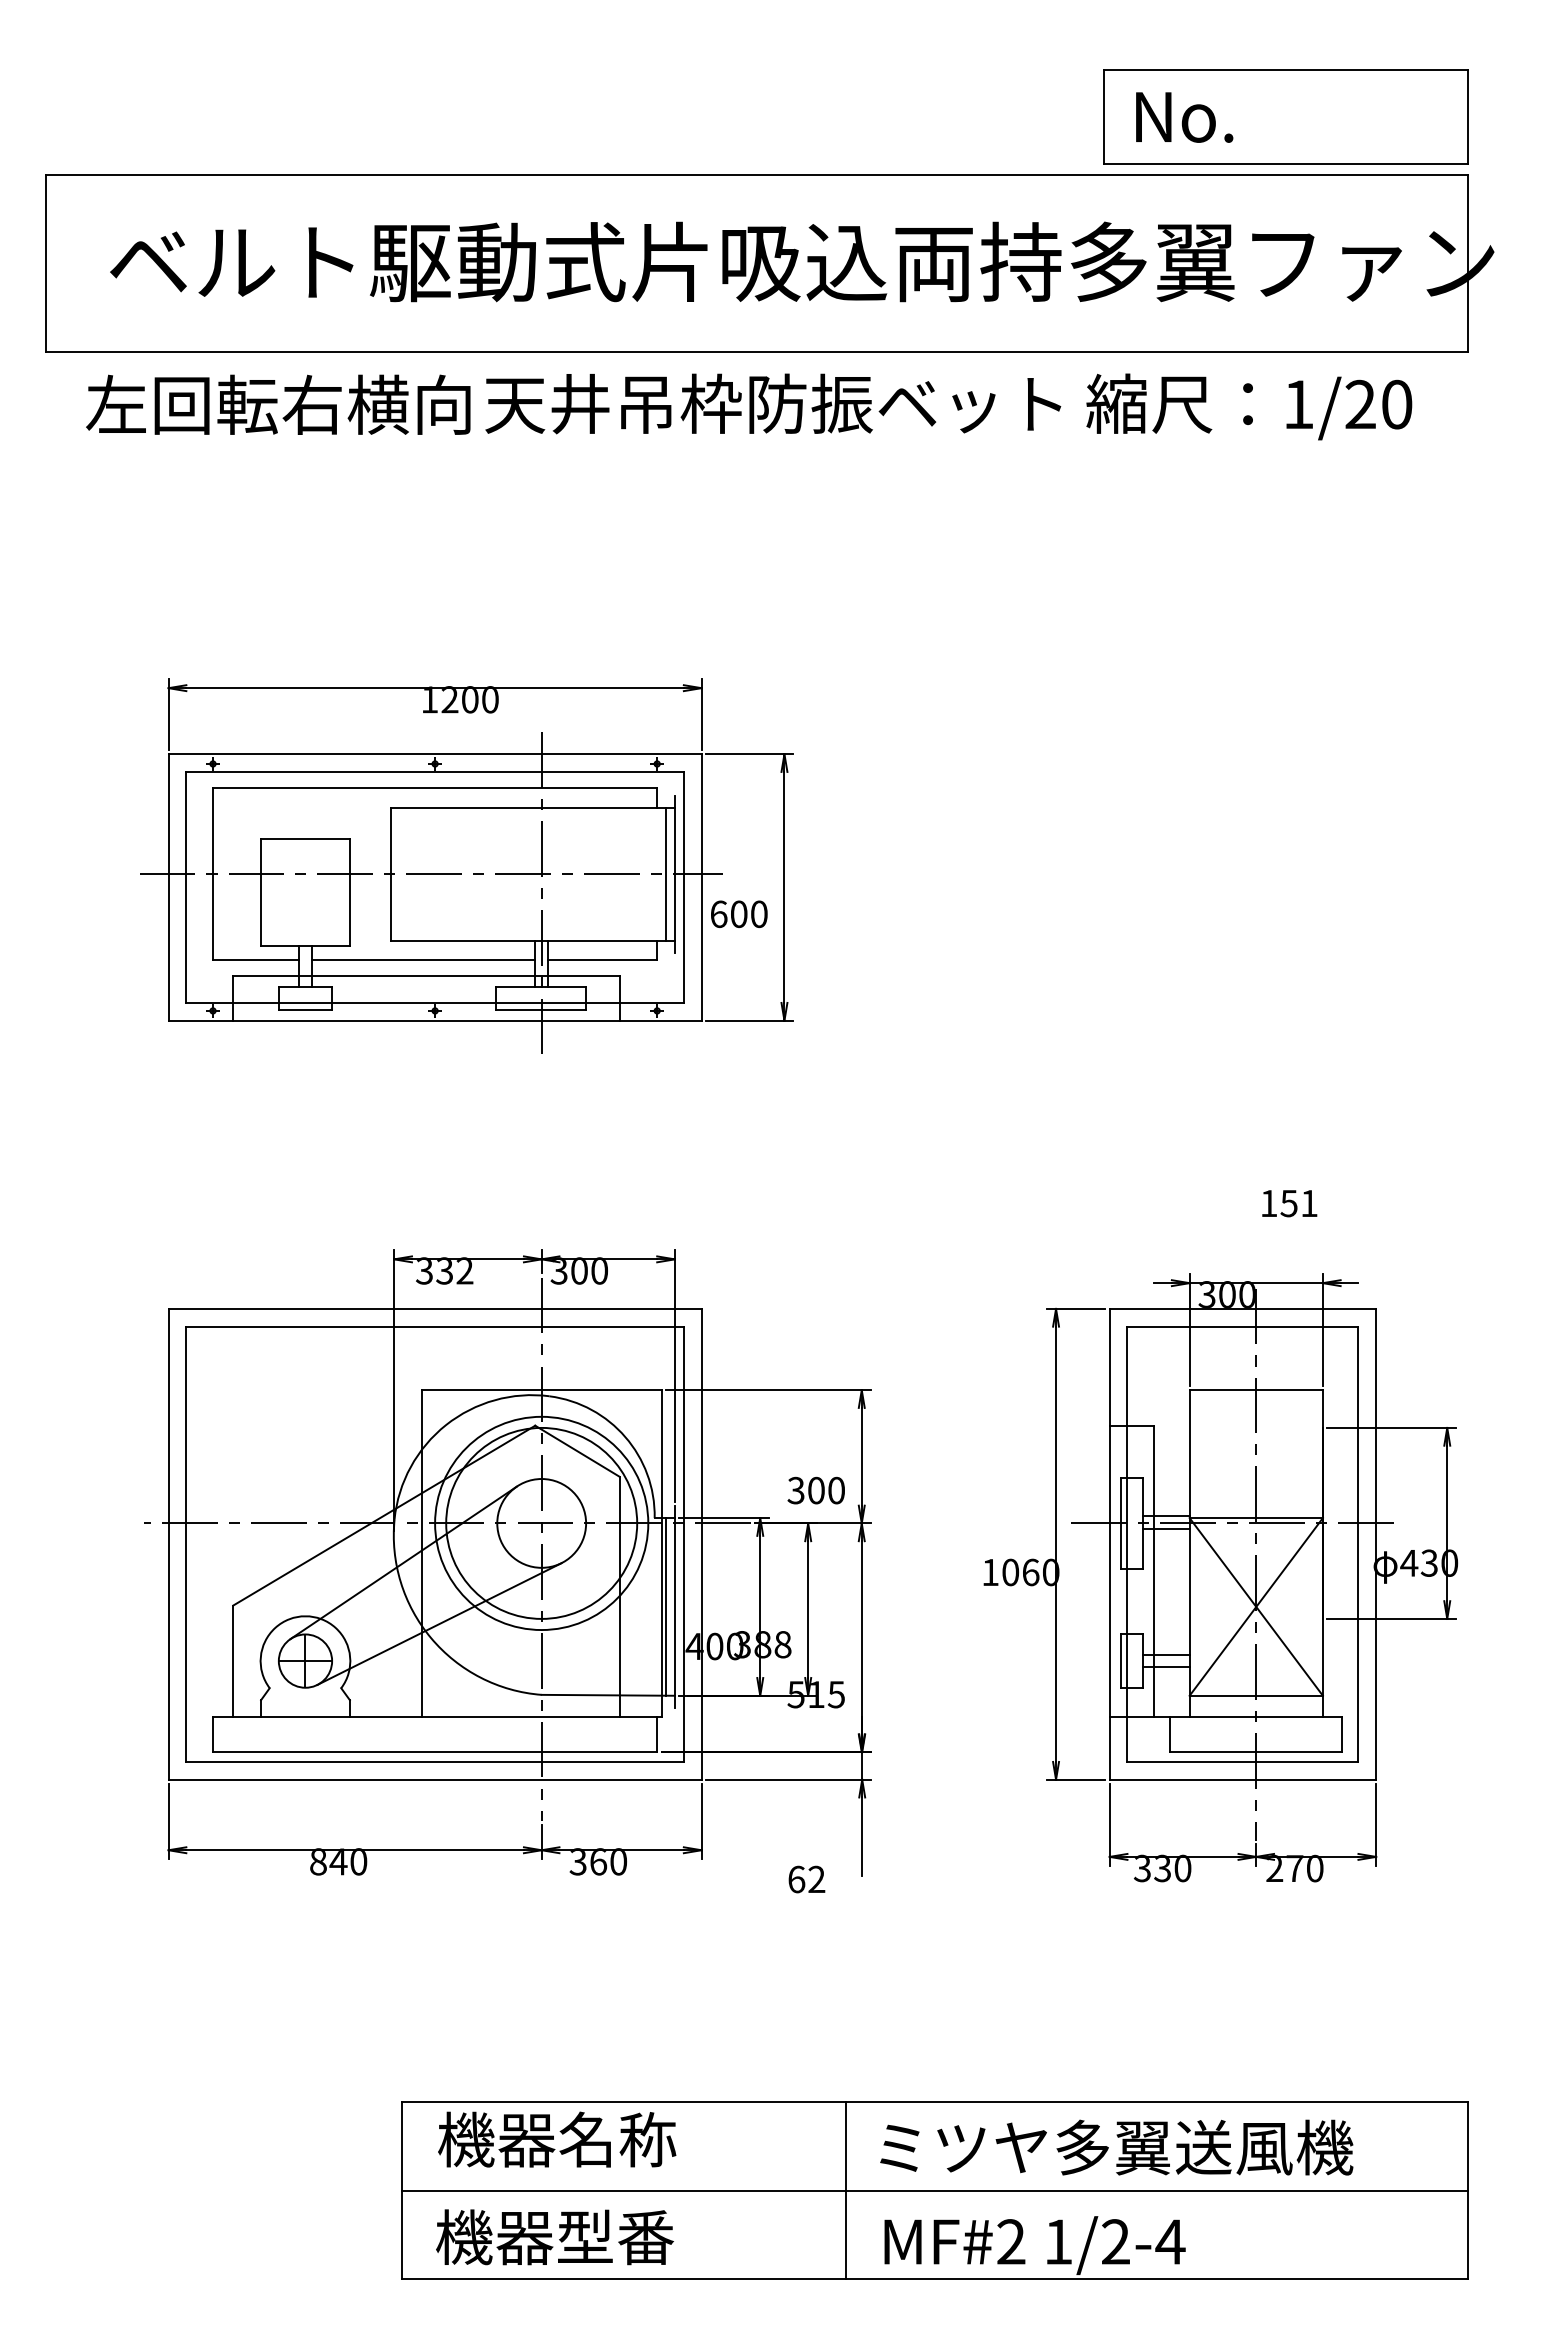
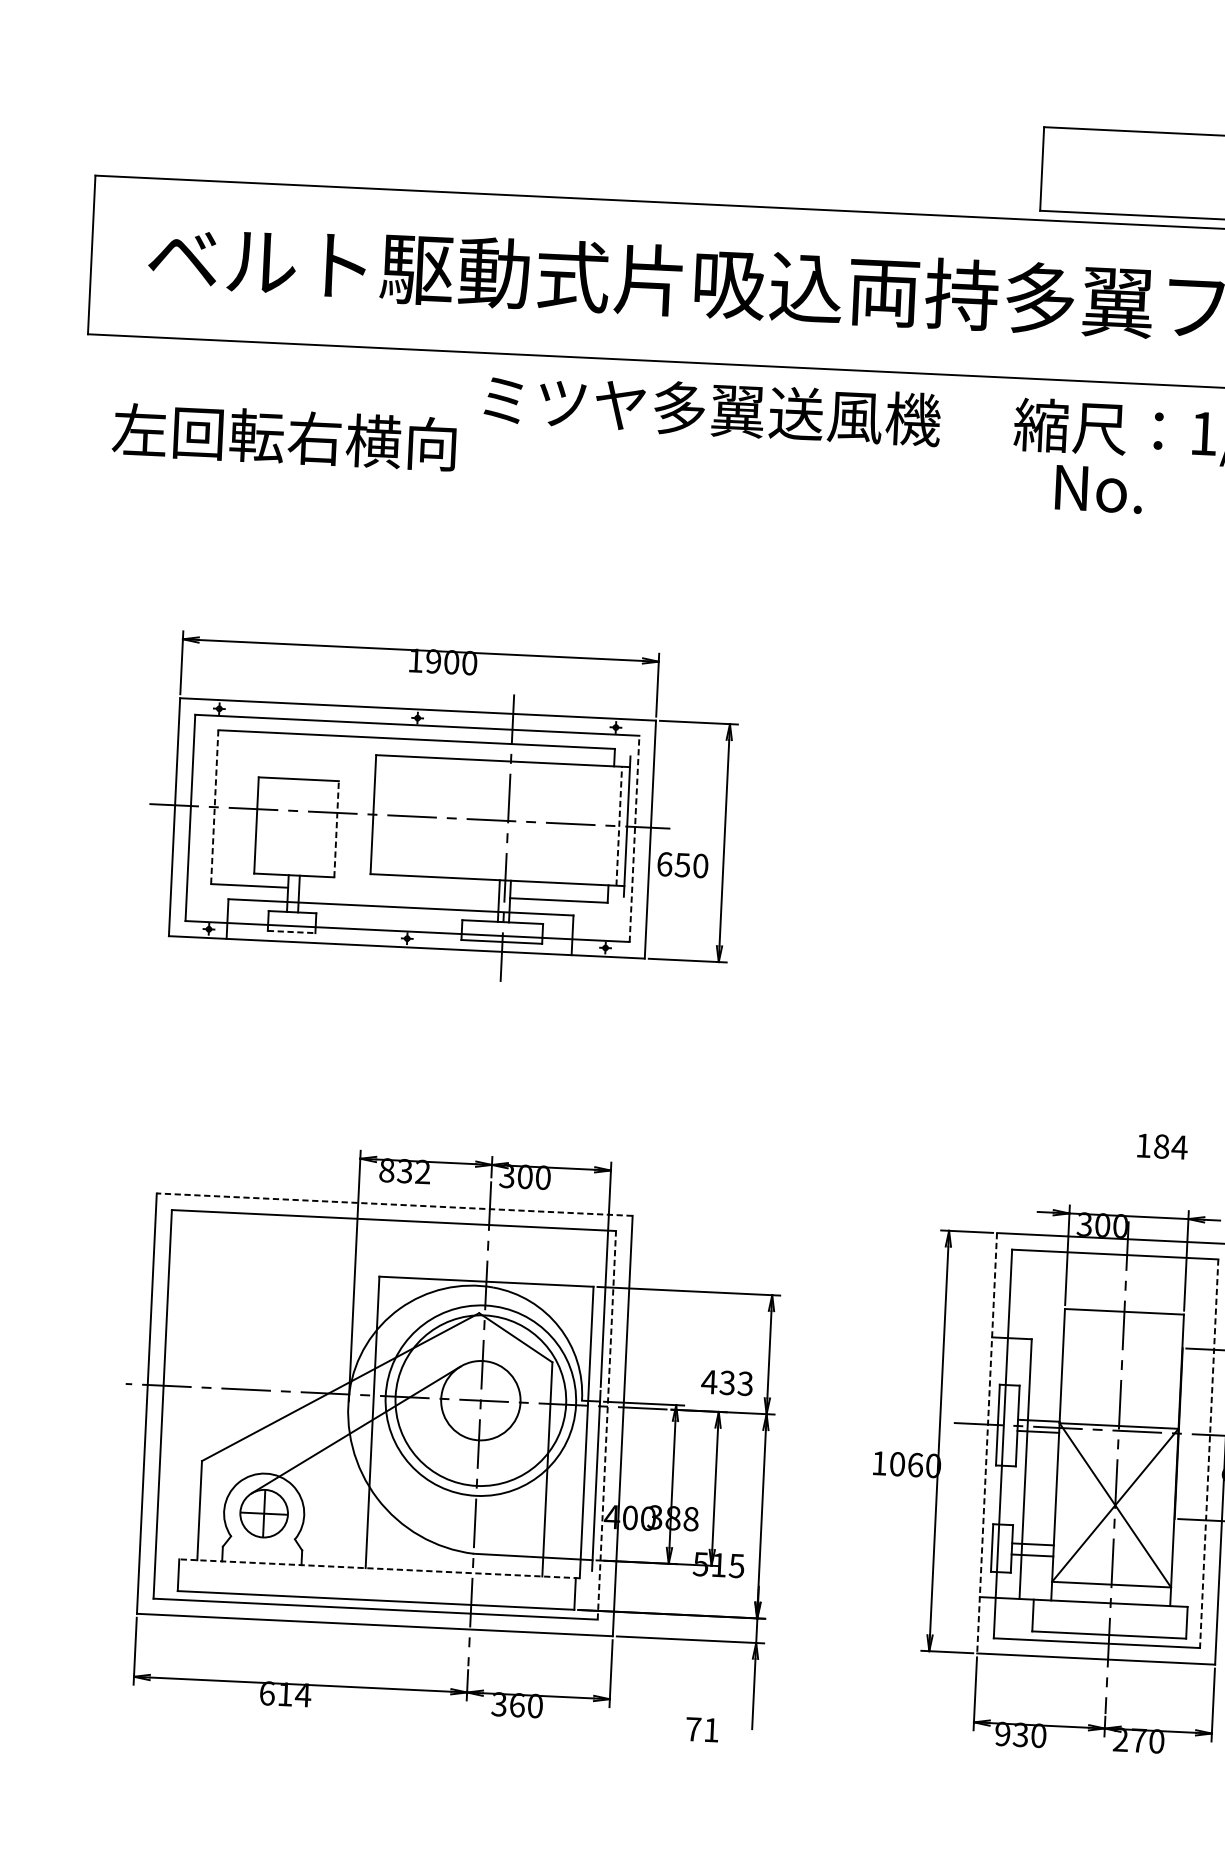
text: (1184, 117) -> (1099, 489), moved
text: (773, 403) -> (734, 410), 天井吊枠防振ベット -> ミツヤ多翼送風機
text: (278, 404) -> (284, 436), moved
text: (449, 699) -> (433, 661), 1200 -> 1900
line: (213, 874) -> (215, 807), solid -> dashed
line: (666, 874) -> (619, 826), solid -> dashed
line: (683, 886) -> (634, 838), solid -> dashed
line: (350, 892) -> (336, 829), solid -> dashed
text: (738, 913) -> (682, 864), 600 -> 650
line: (423, 960) -> (399, 893), removed
line: (305, 1009) -> (291, 931), solid -> dashed
text: (1299, 1203) -> (1170, 1146), 151 -> 184
text: (424, 1270) -> (386, 1169), 332 -> 832
line: (435, 1308) -> (395, 1204), solid -> dashed
text: (815, 1490) -> (726, 1382), 300 -> 433
line: (683, 1544) -> (606, 1425), solid -> dashed
line: (1109, 1544) -> (986, 1443), solid -> dashed
line: (1358, 1544) -> (1209, 1453), solid -> dashed
line: (666, 1606) -> (588, 1480), removed
line: (439, 1623) -> (385, 1485), removed
line: (436, 1716) -> (378, 1568), solid -> dashed
text: (338, 1861) -> (285, 1693), 840 -> 614
text: (1141, 1868) -> (1001, 1734), 330 -> 930
text: (806, 1879) -> (702, 1729), 62 -> 71

